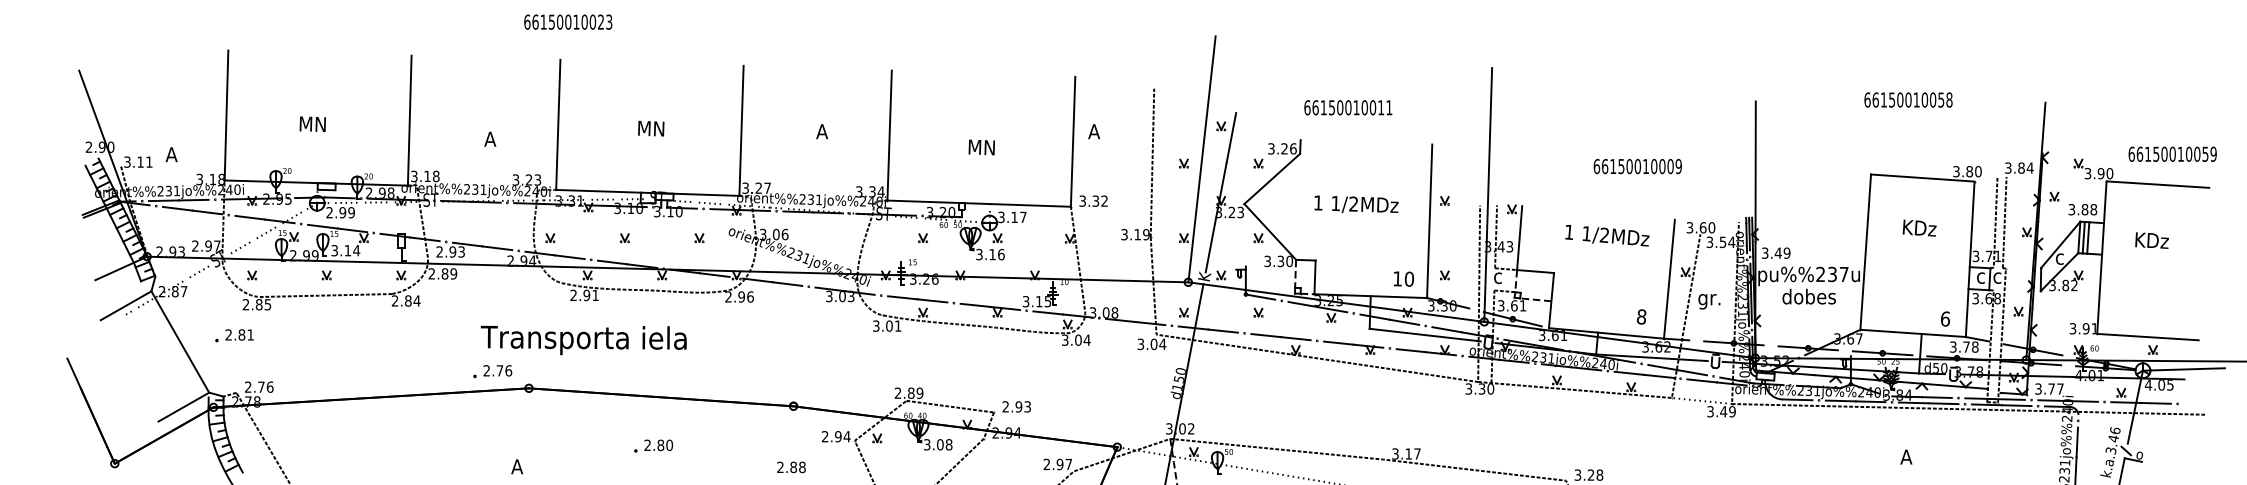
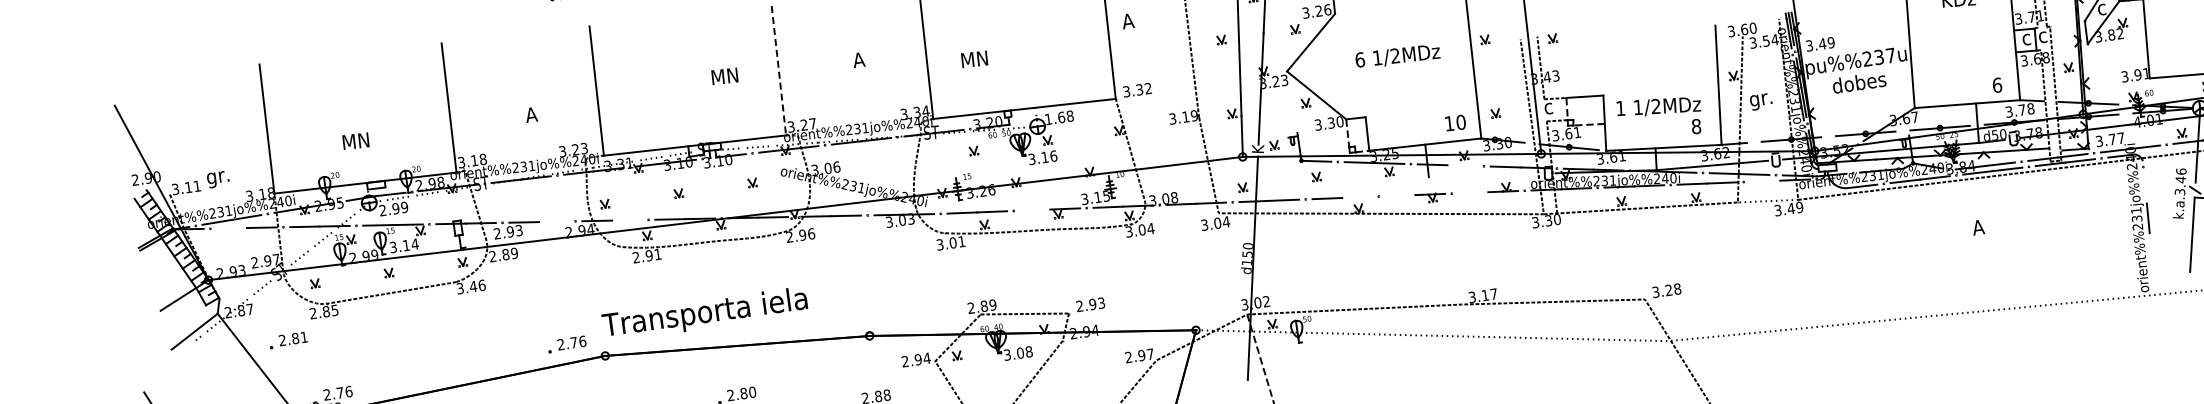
text: (312, 123) -> (355, 140), moved
text: (651, 128) -> (725, 76), moved
line: (741, 131) -> (778, 71), solid -> dashed
text: (981, 147) -> (974, 59), moved
text: (171, 156) -> (218, 177), A -> gr.
text: (1317, 202) -> (1359, 59), 1 -> 6
line: (177, 208) -> (231, 228), removed
text: (1012, 217) -> (1059, 117), 3.17 -> 1.68
text: (1607, 235) -> (1658, 106), moved
line: (1519, 238) -> (1564, 66), removed
line: (497, 248) -> (554, 222), removed
line: (569, 257) -> (626, 220), removed
text: (405, 300) -> (470, 286), 2.84 -> 3.46
line: (975, 304) -> (1035, 209), removed
line: (1404, 321) -> (1462, 164), removed
line: (1424, 334) -> (1483, 174), removed
part: (234, 335) -> (288, 340), moved
line: (1295, 338) -> (1356, 197), removed
text: (583, 340) -> (704, 314), moved
line: (1338, 342) -> (1399, 195), removed
line: (1411, 350) -> (1473, 192), removed
line: (1701, 380) -> (1764, 180), removed
line: (2077, 442) -> (2145, 188), removed

